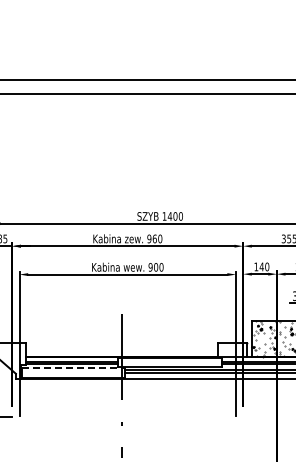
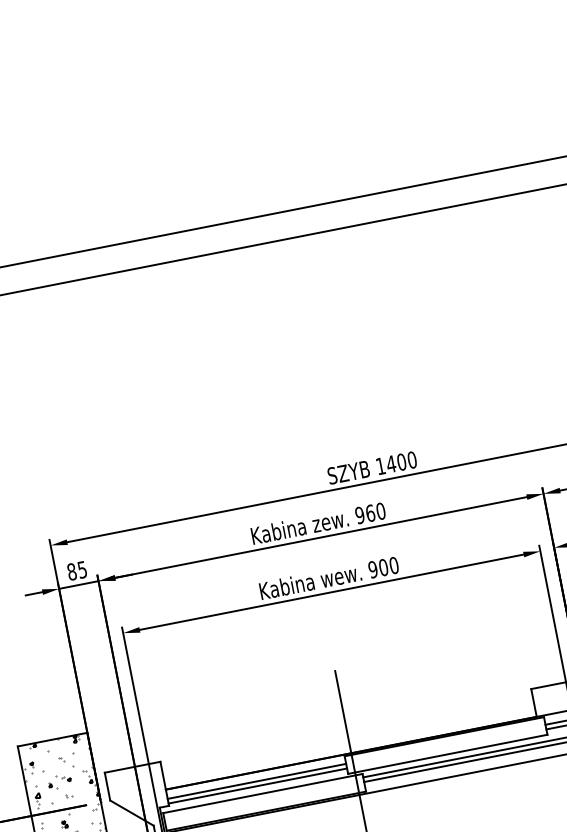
line: (73, 368) -> (262, 793), dashed -> solid

